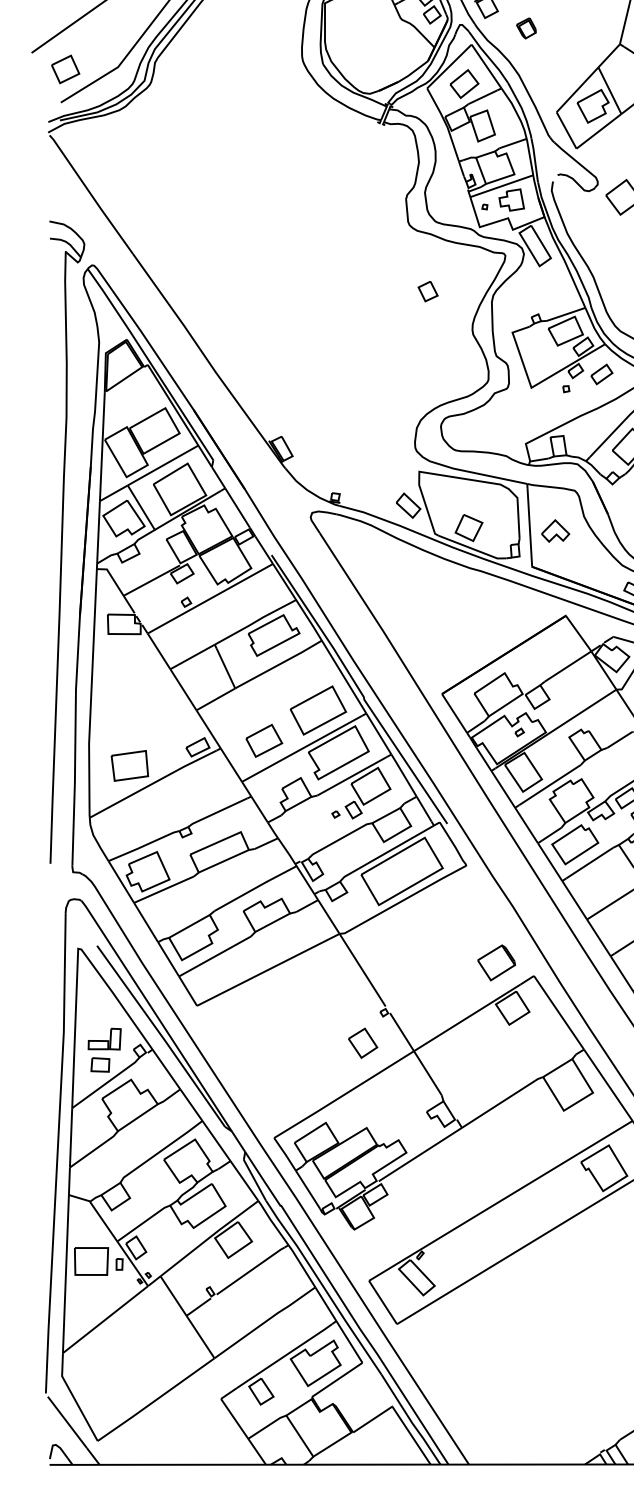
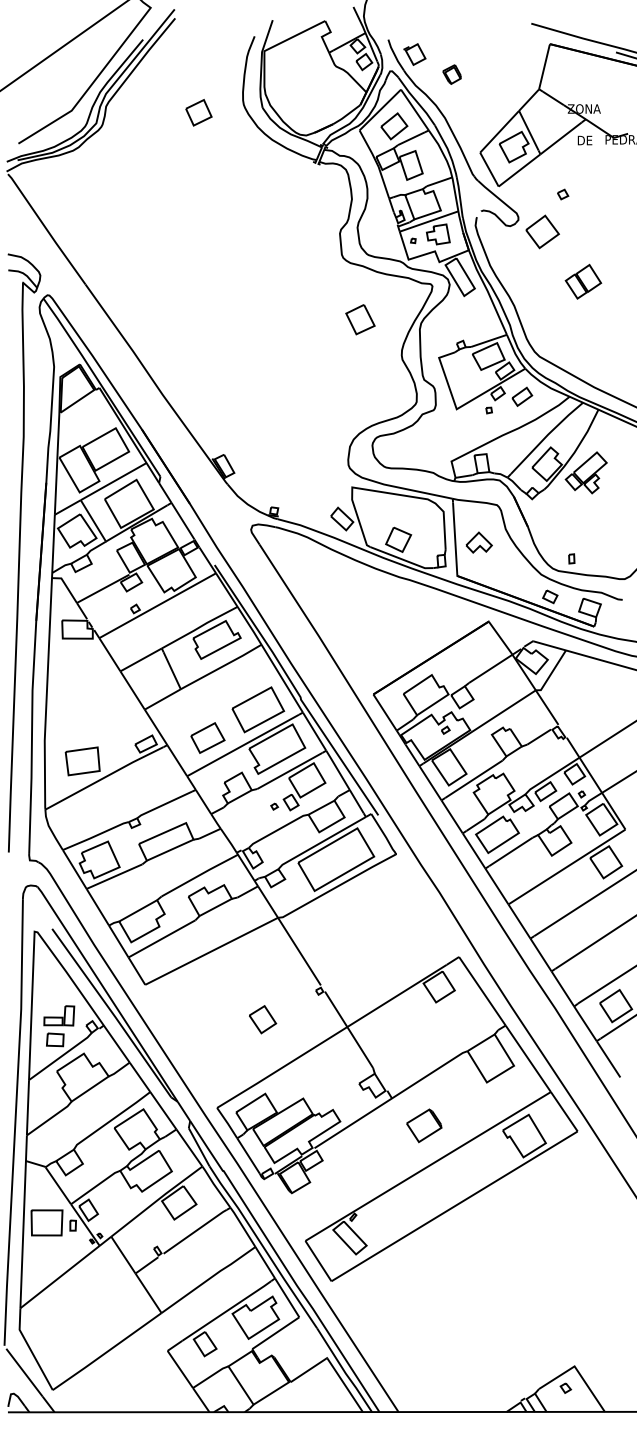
part: (65, 69) -> (198, 112), moved
part: (428, 291) -> (360, 319), size x1.6
part: (496, 962) -> (424, 1125), moved
part: (363, 1043) -> (263, 1019), moved

